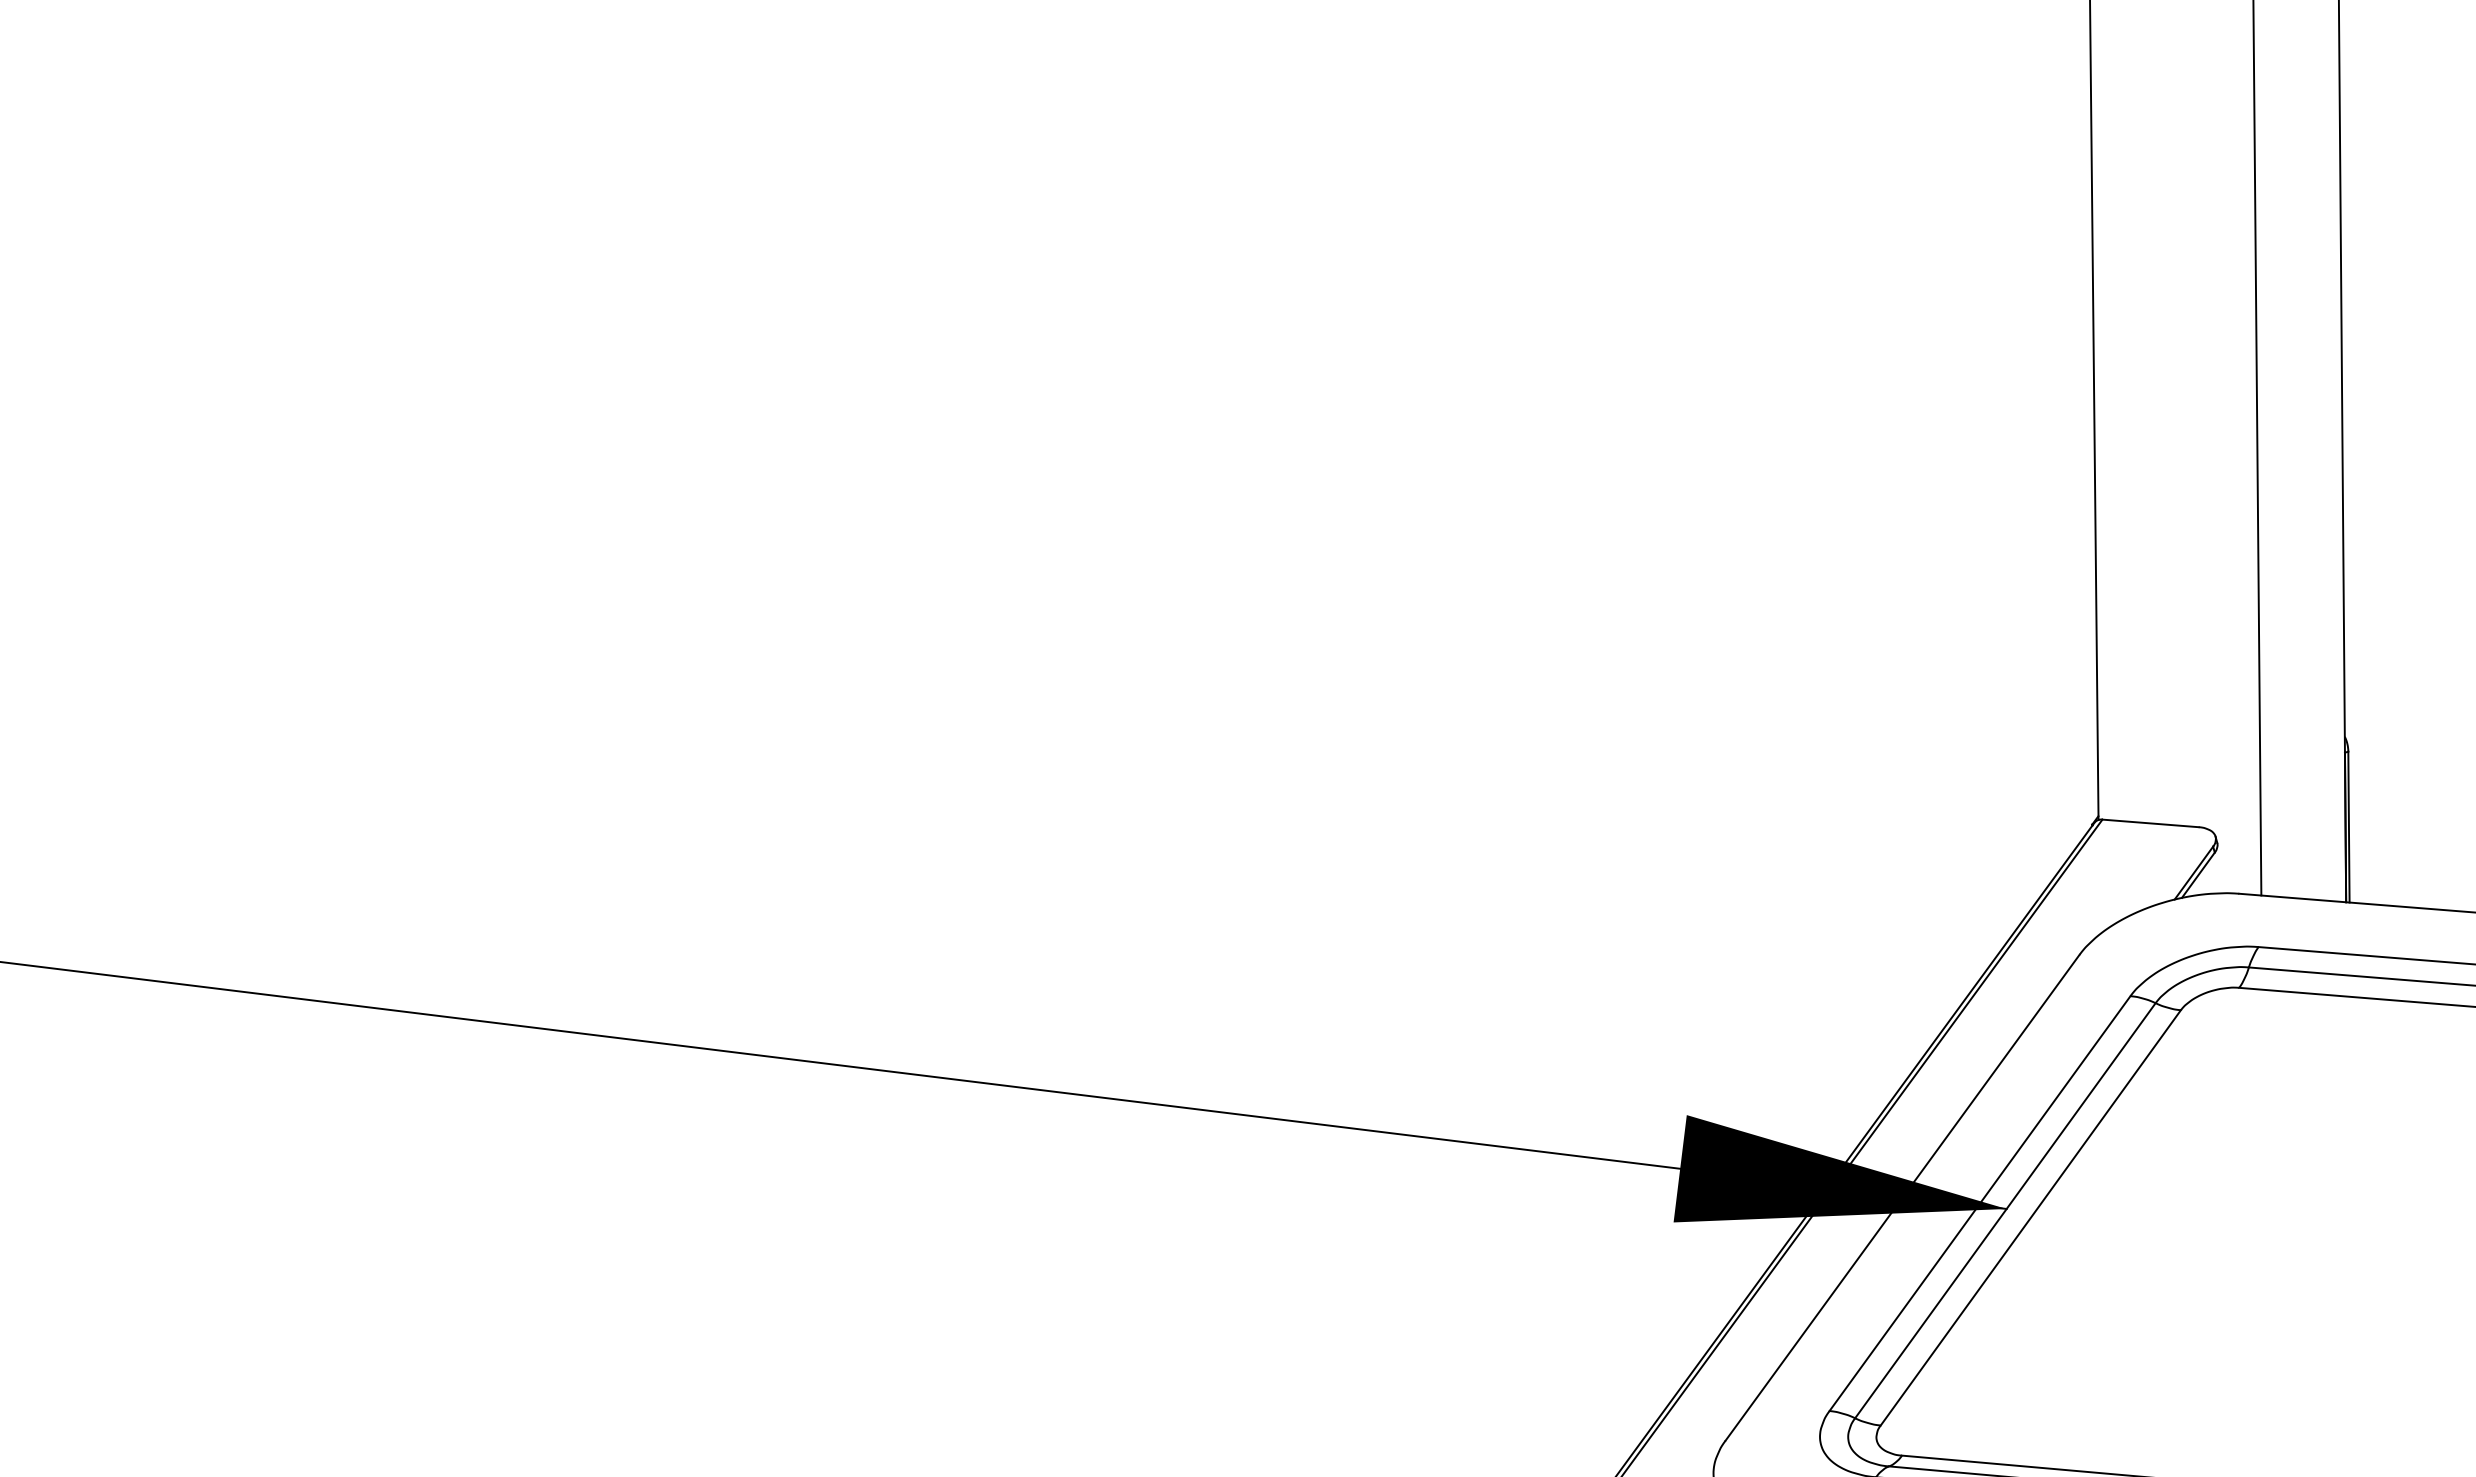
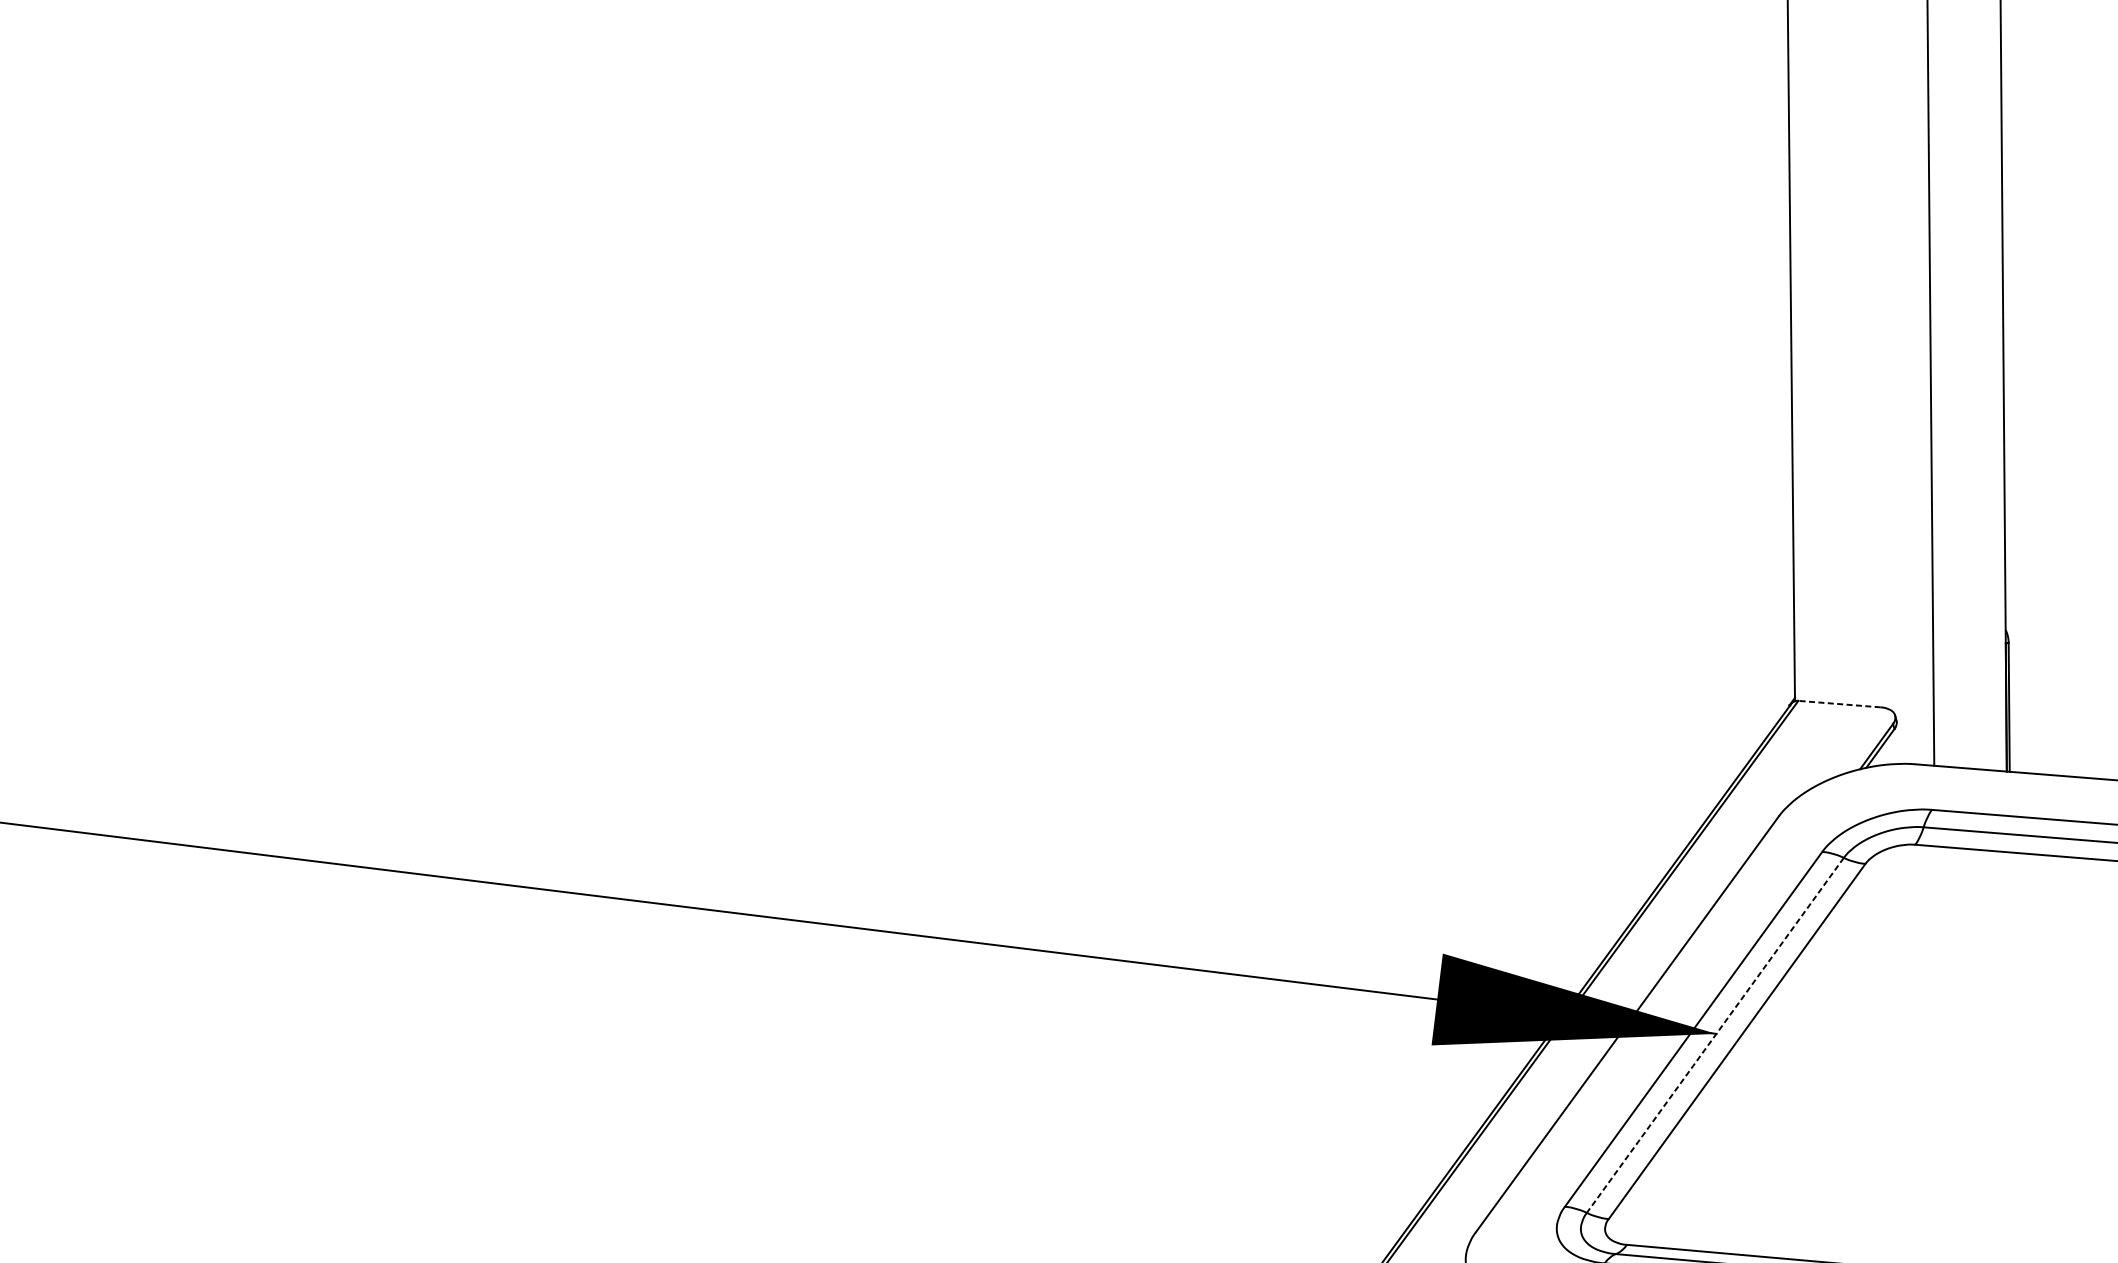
line: (2150, 823) -> (1839, 704), solid -> dashed
line: (2005, 1211) -> (1715, 1036), solid -> dashed

